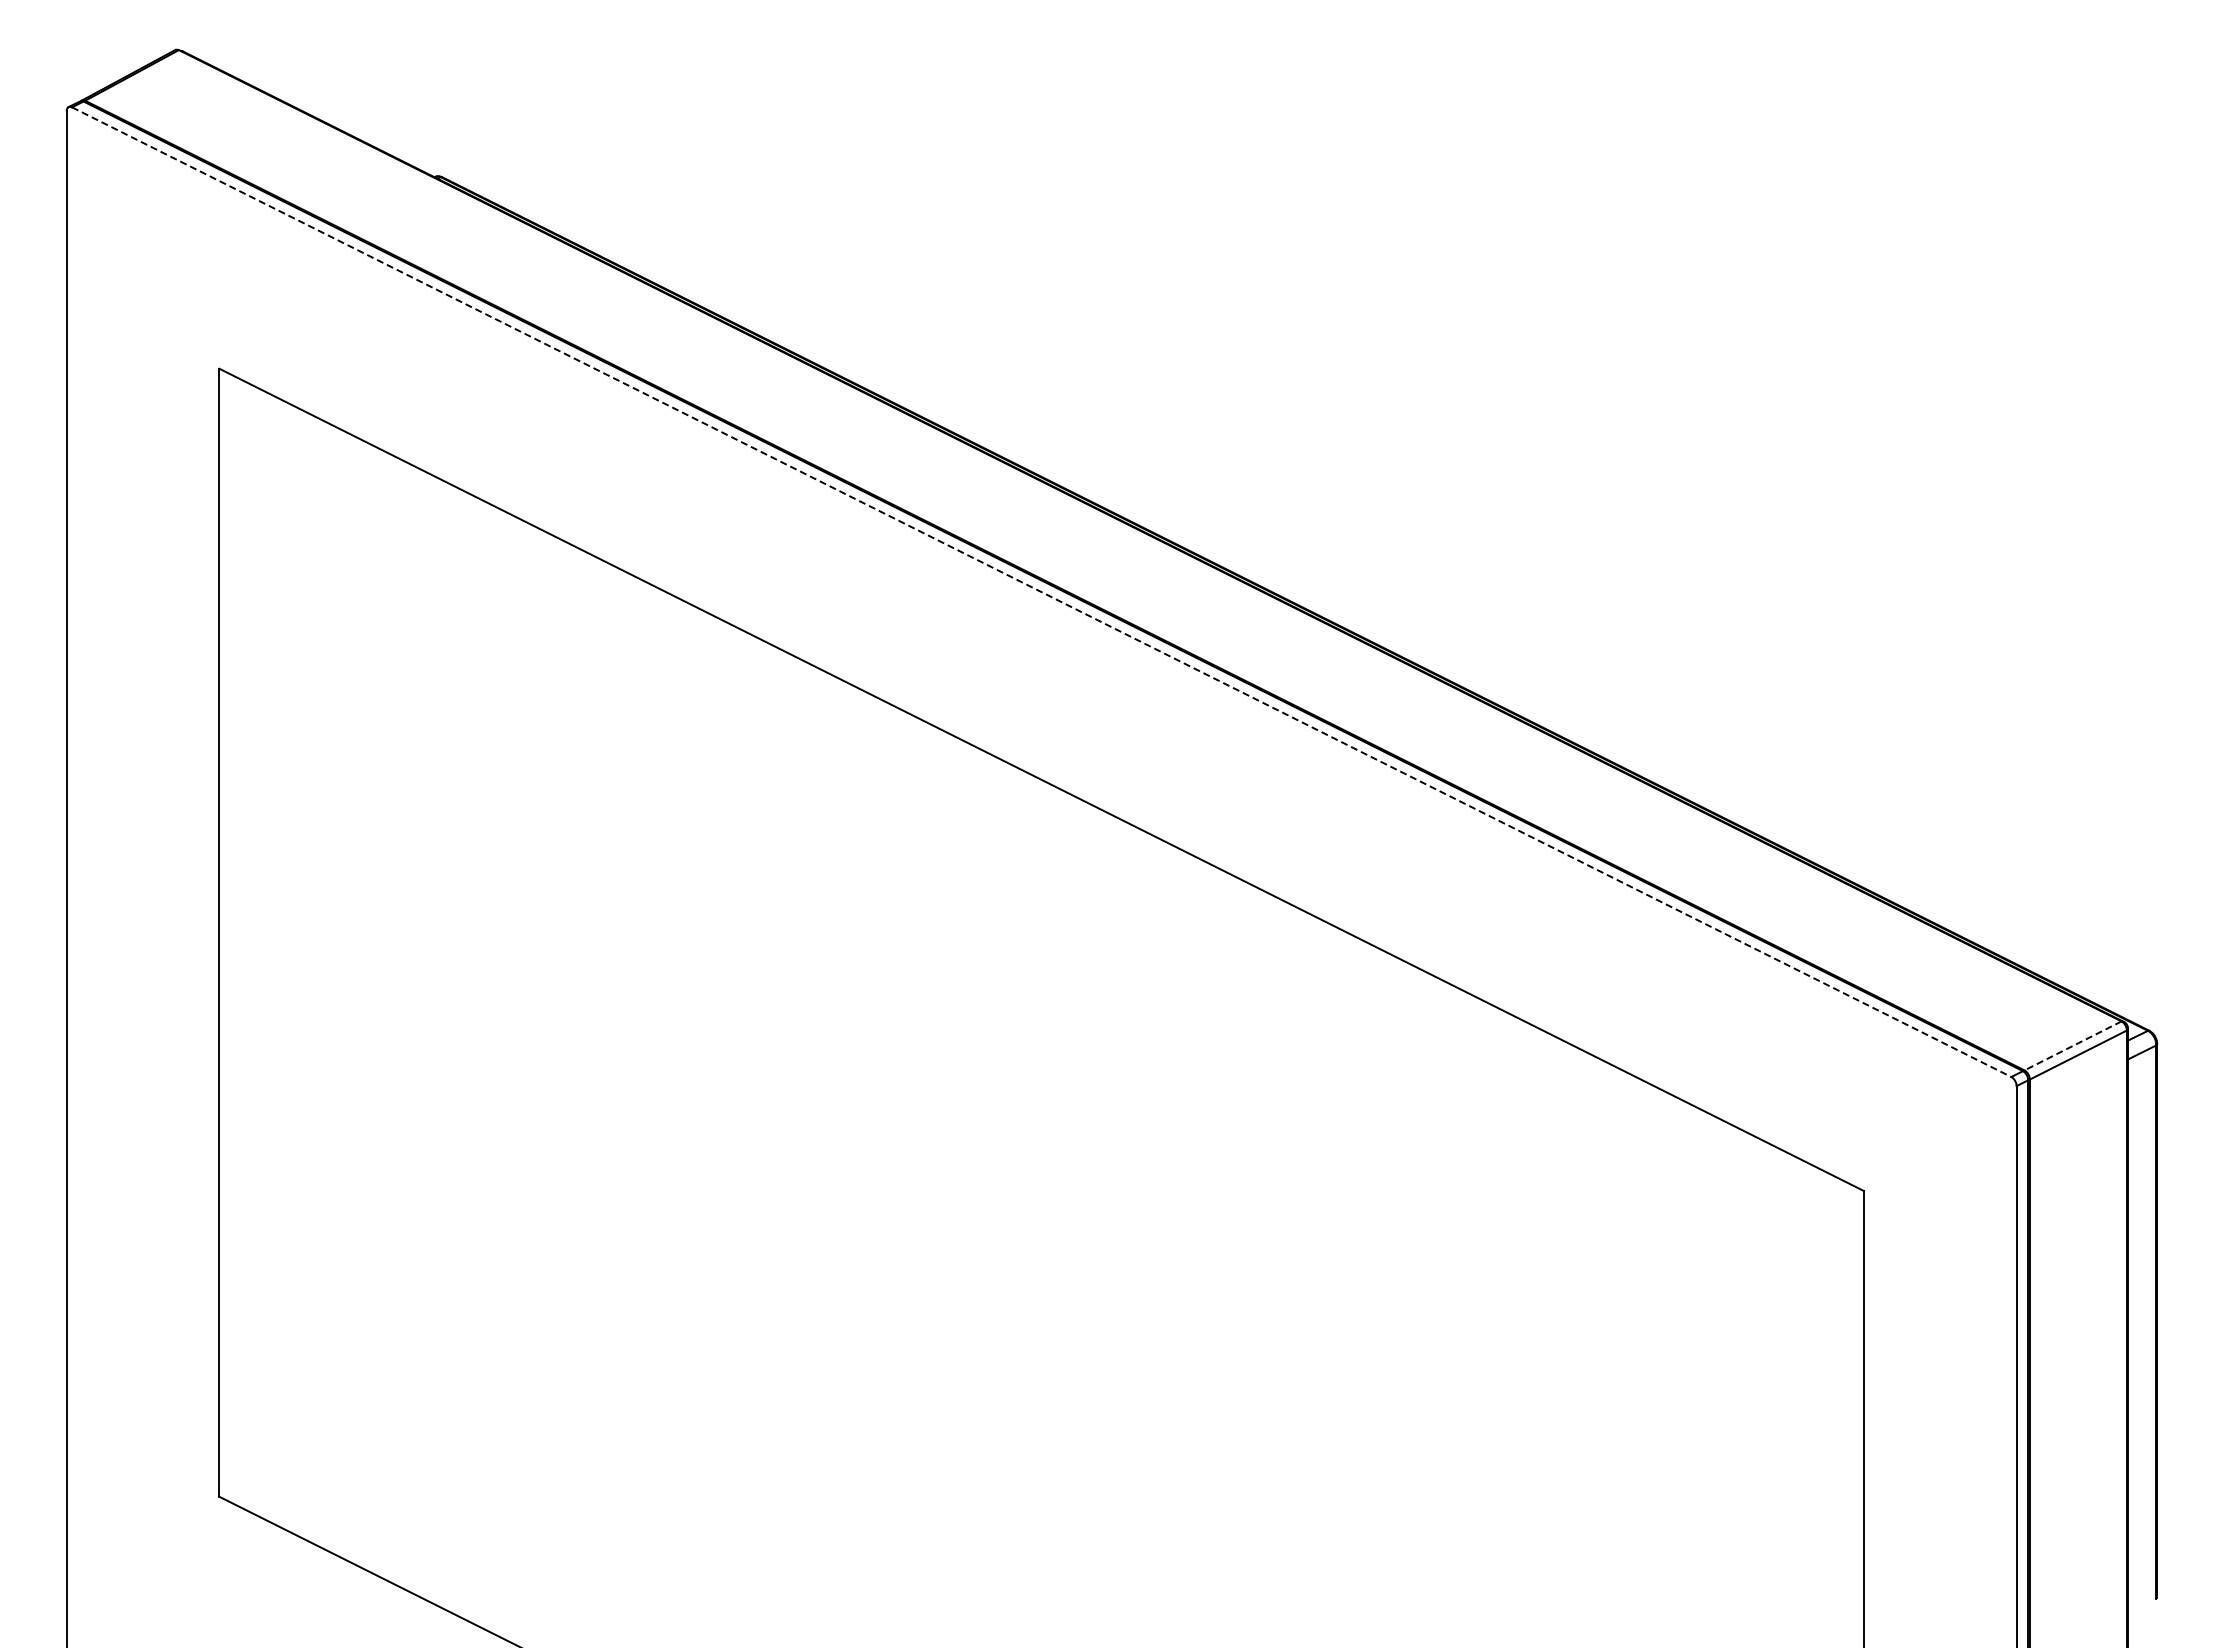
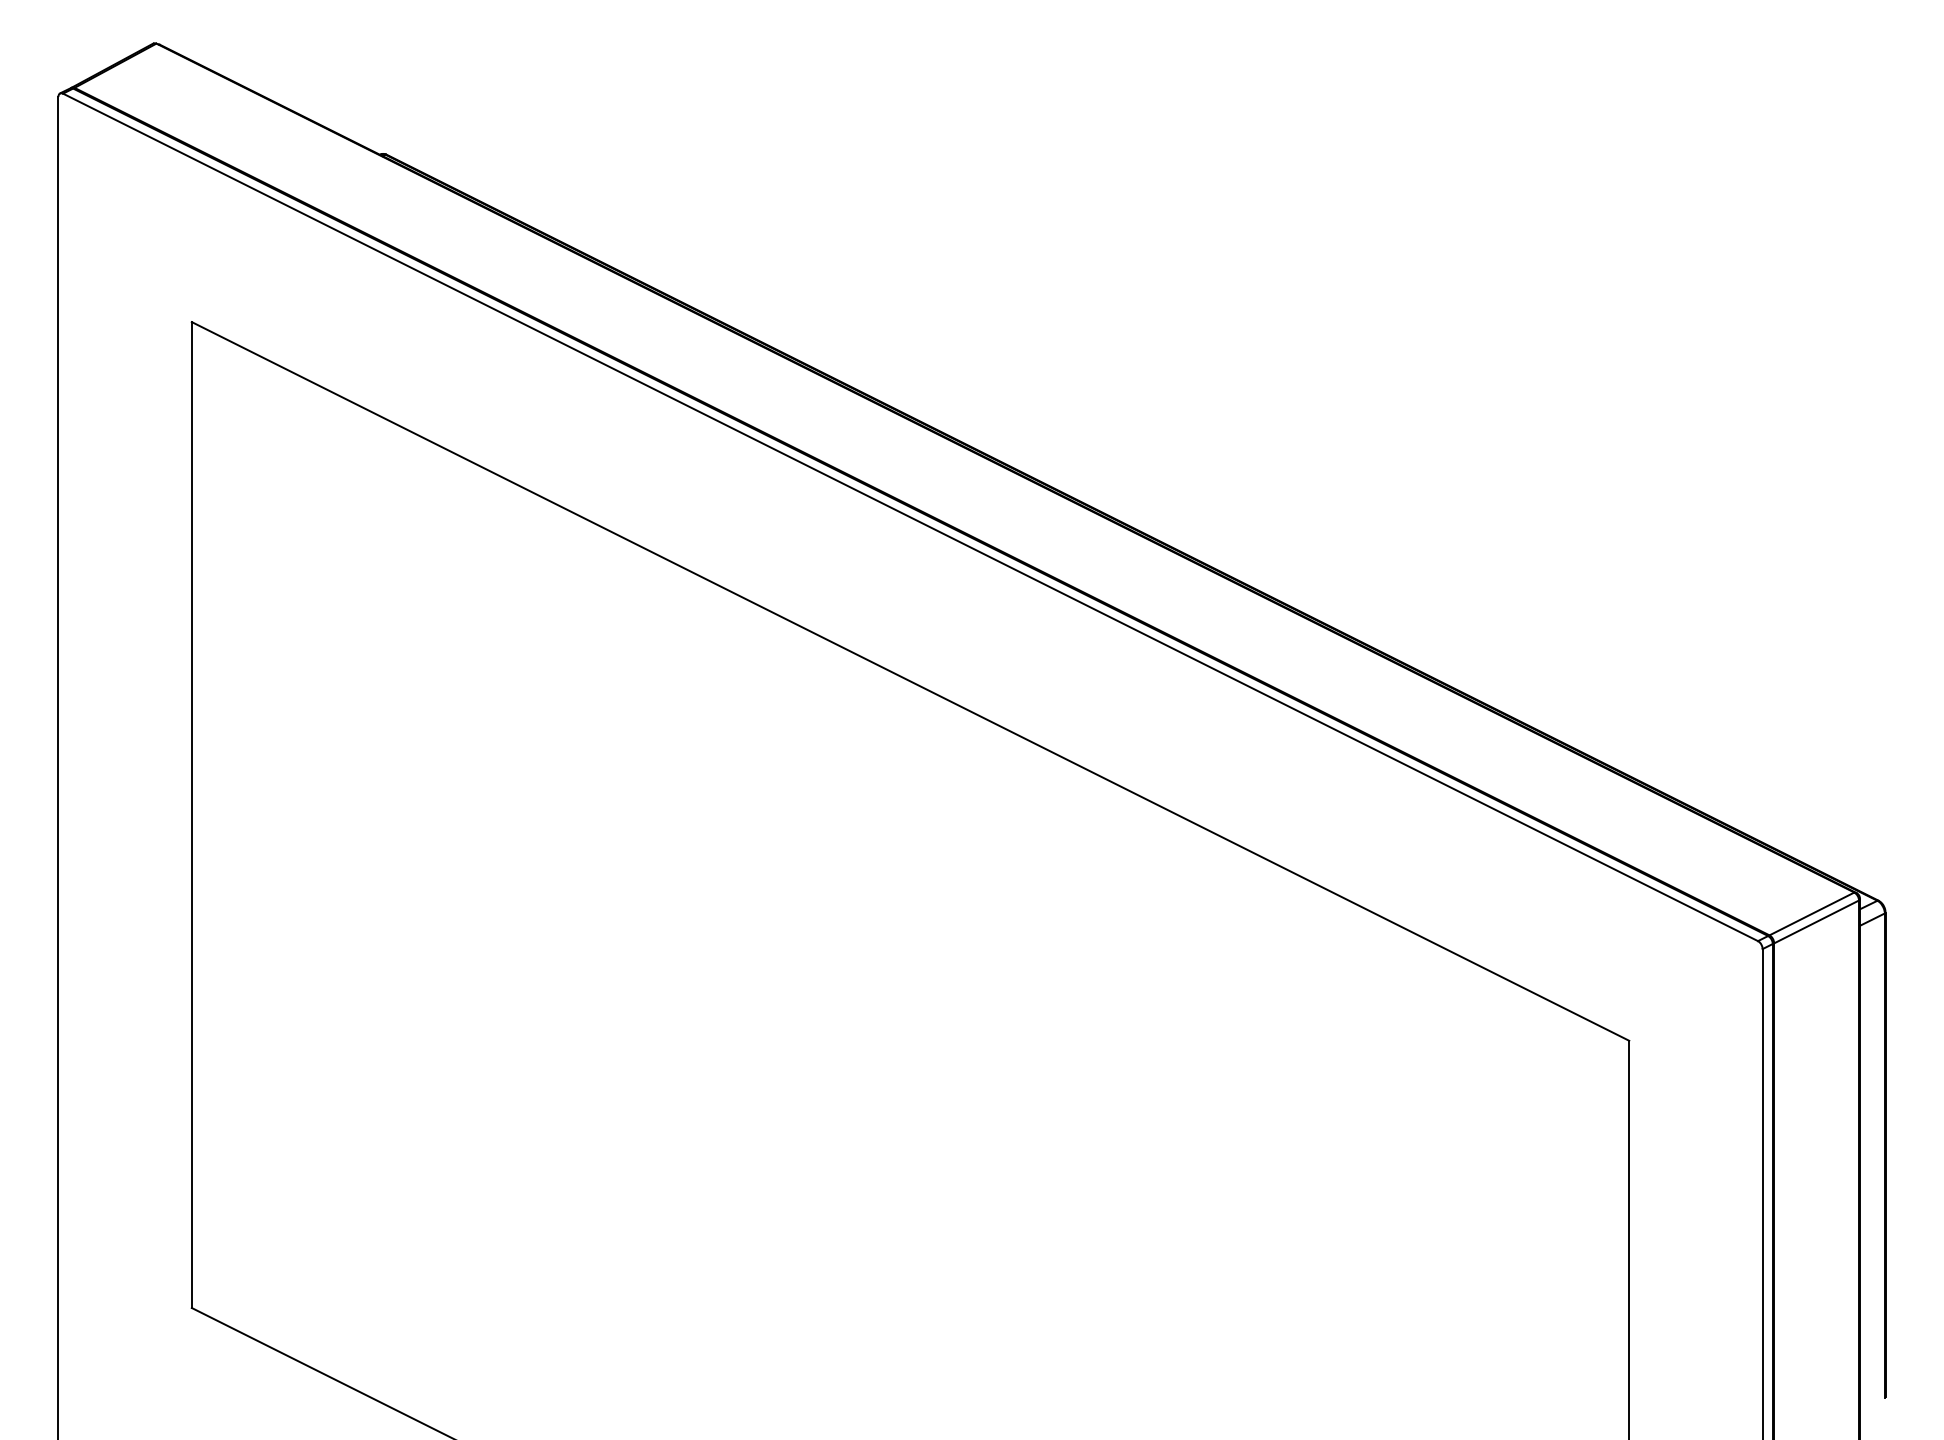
line: (1042, 592) -> (911, 517), dashed -> solid
line: (2072, 1046) -> (1811, 914), dashed -> solid

